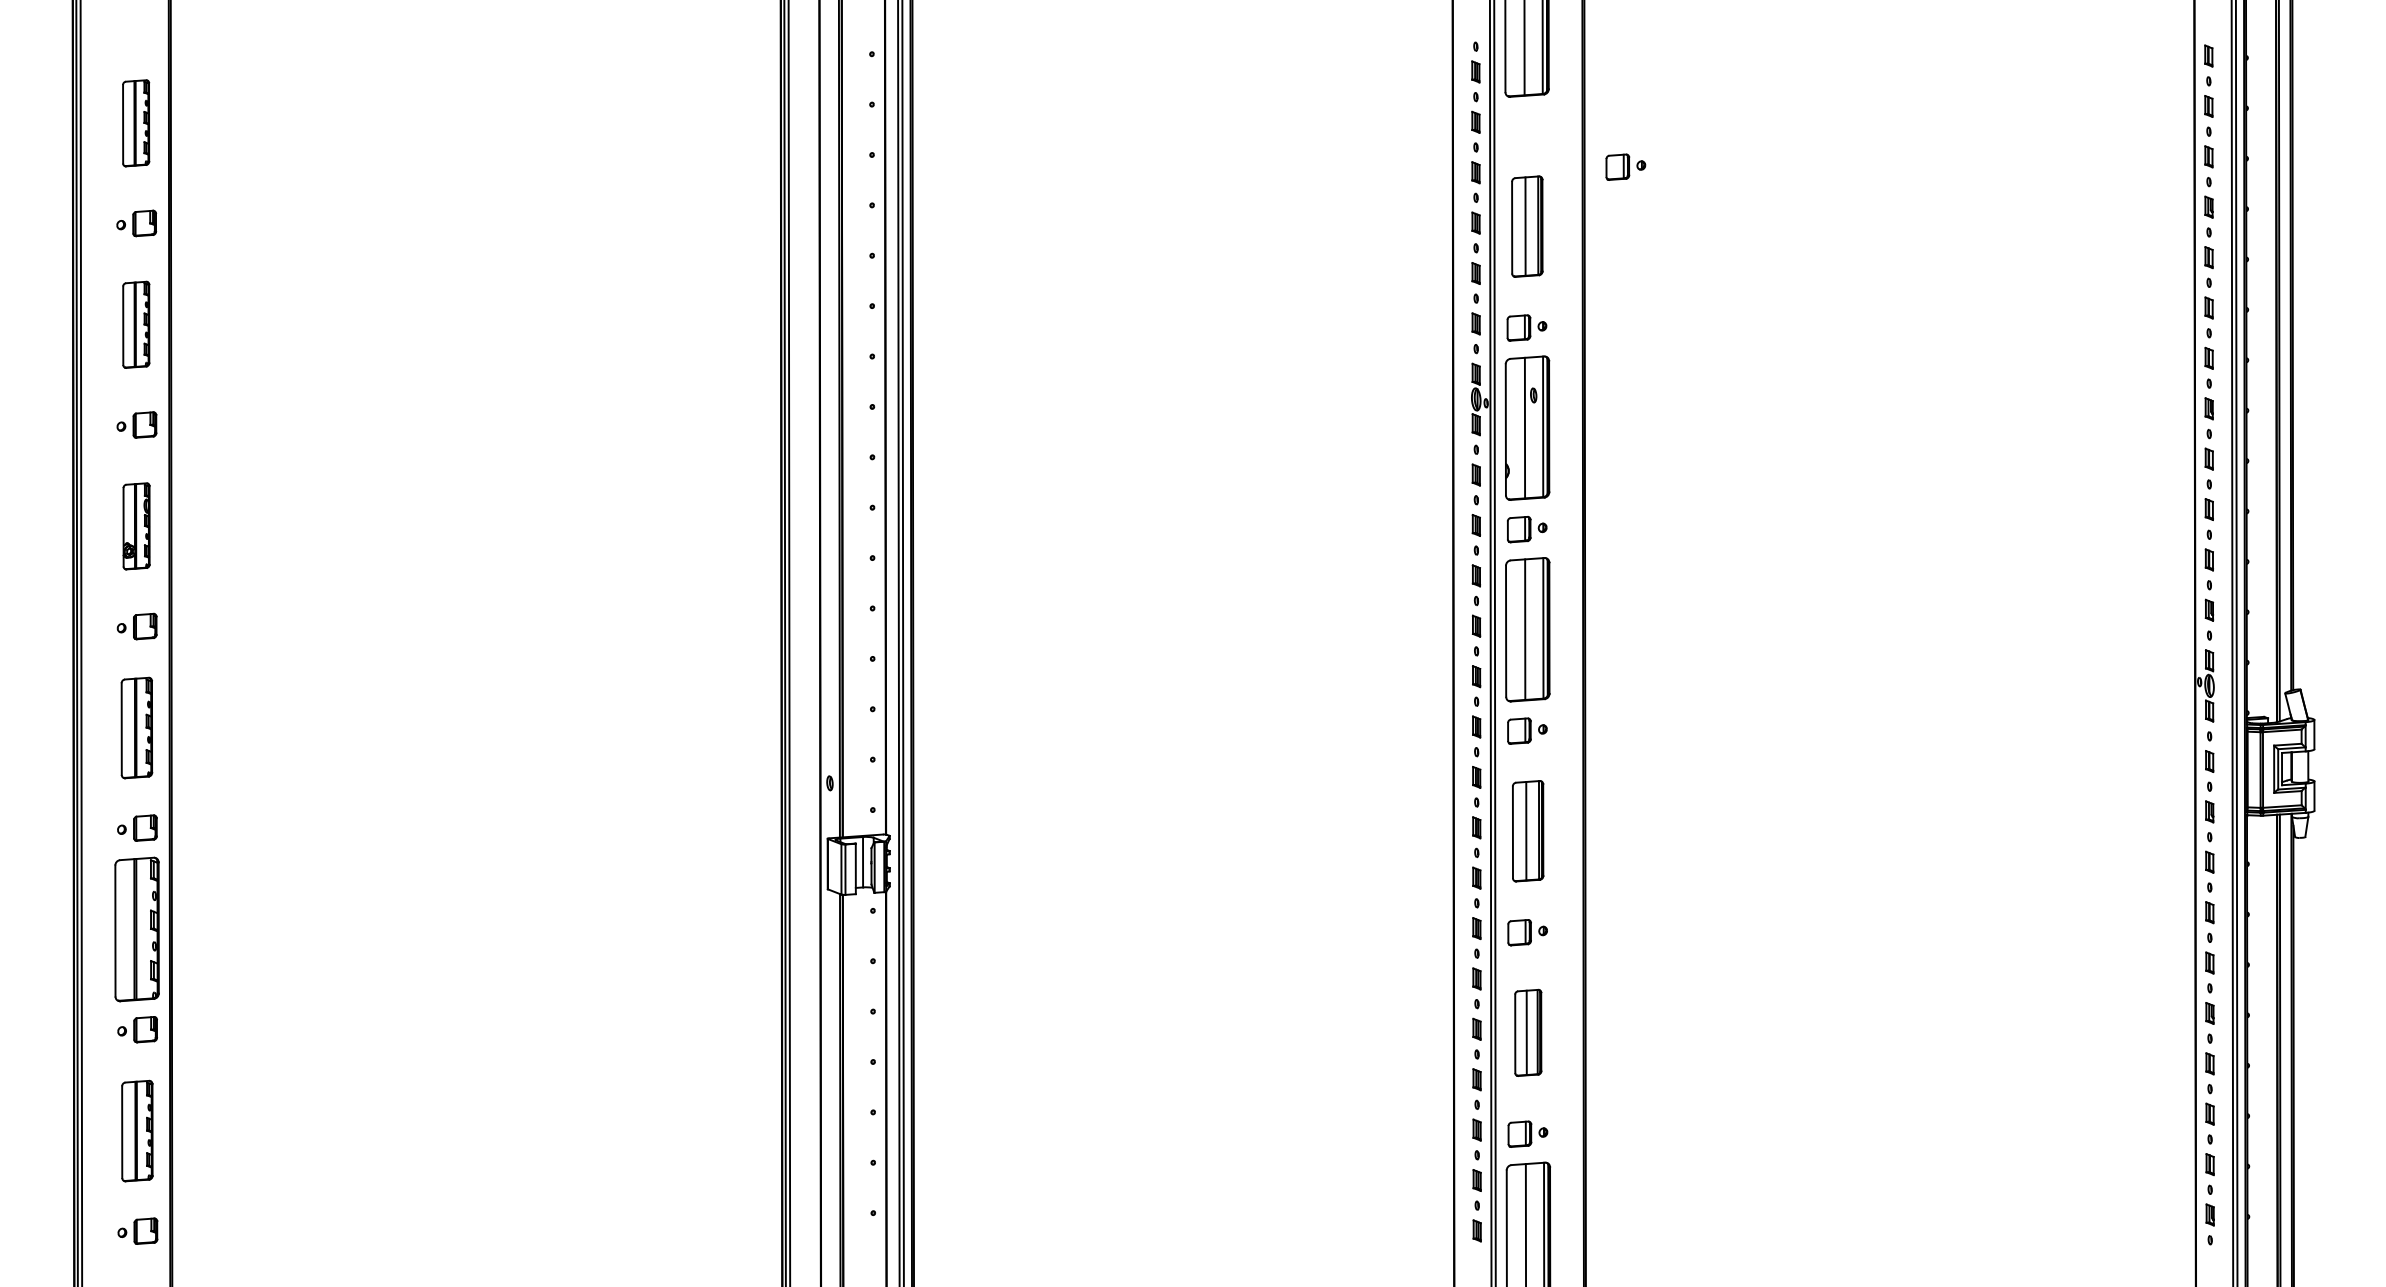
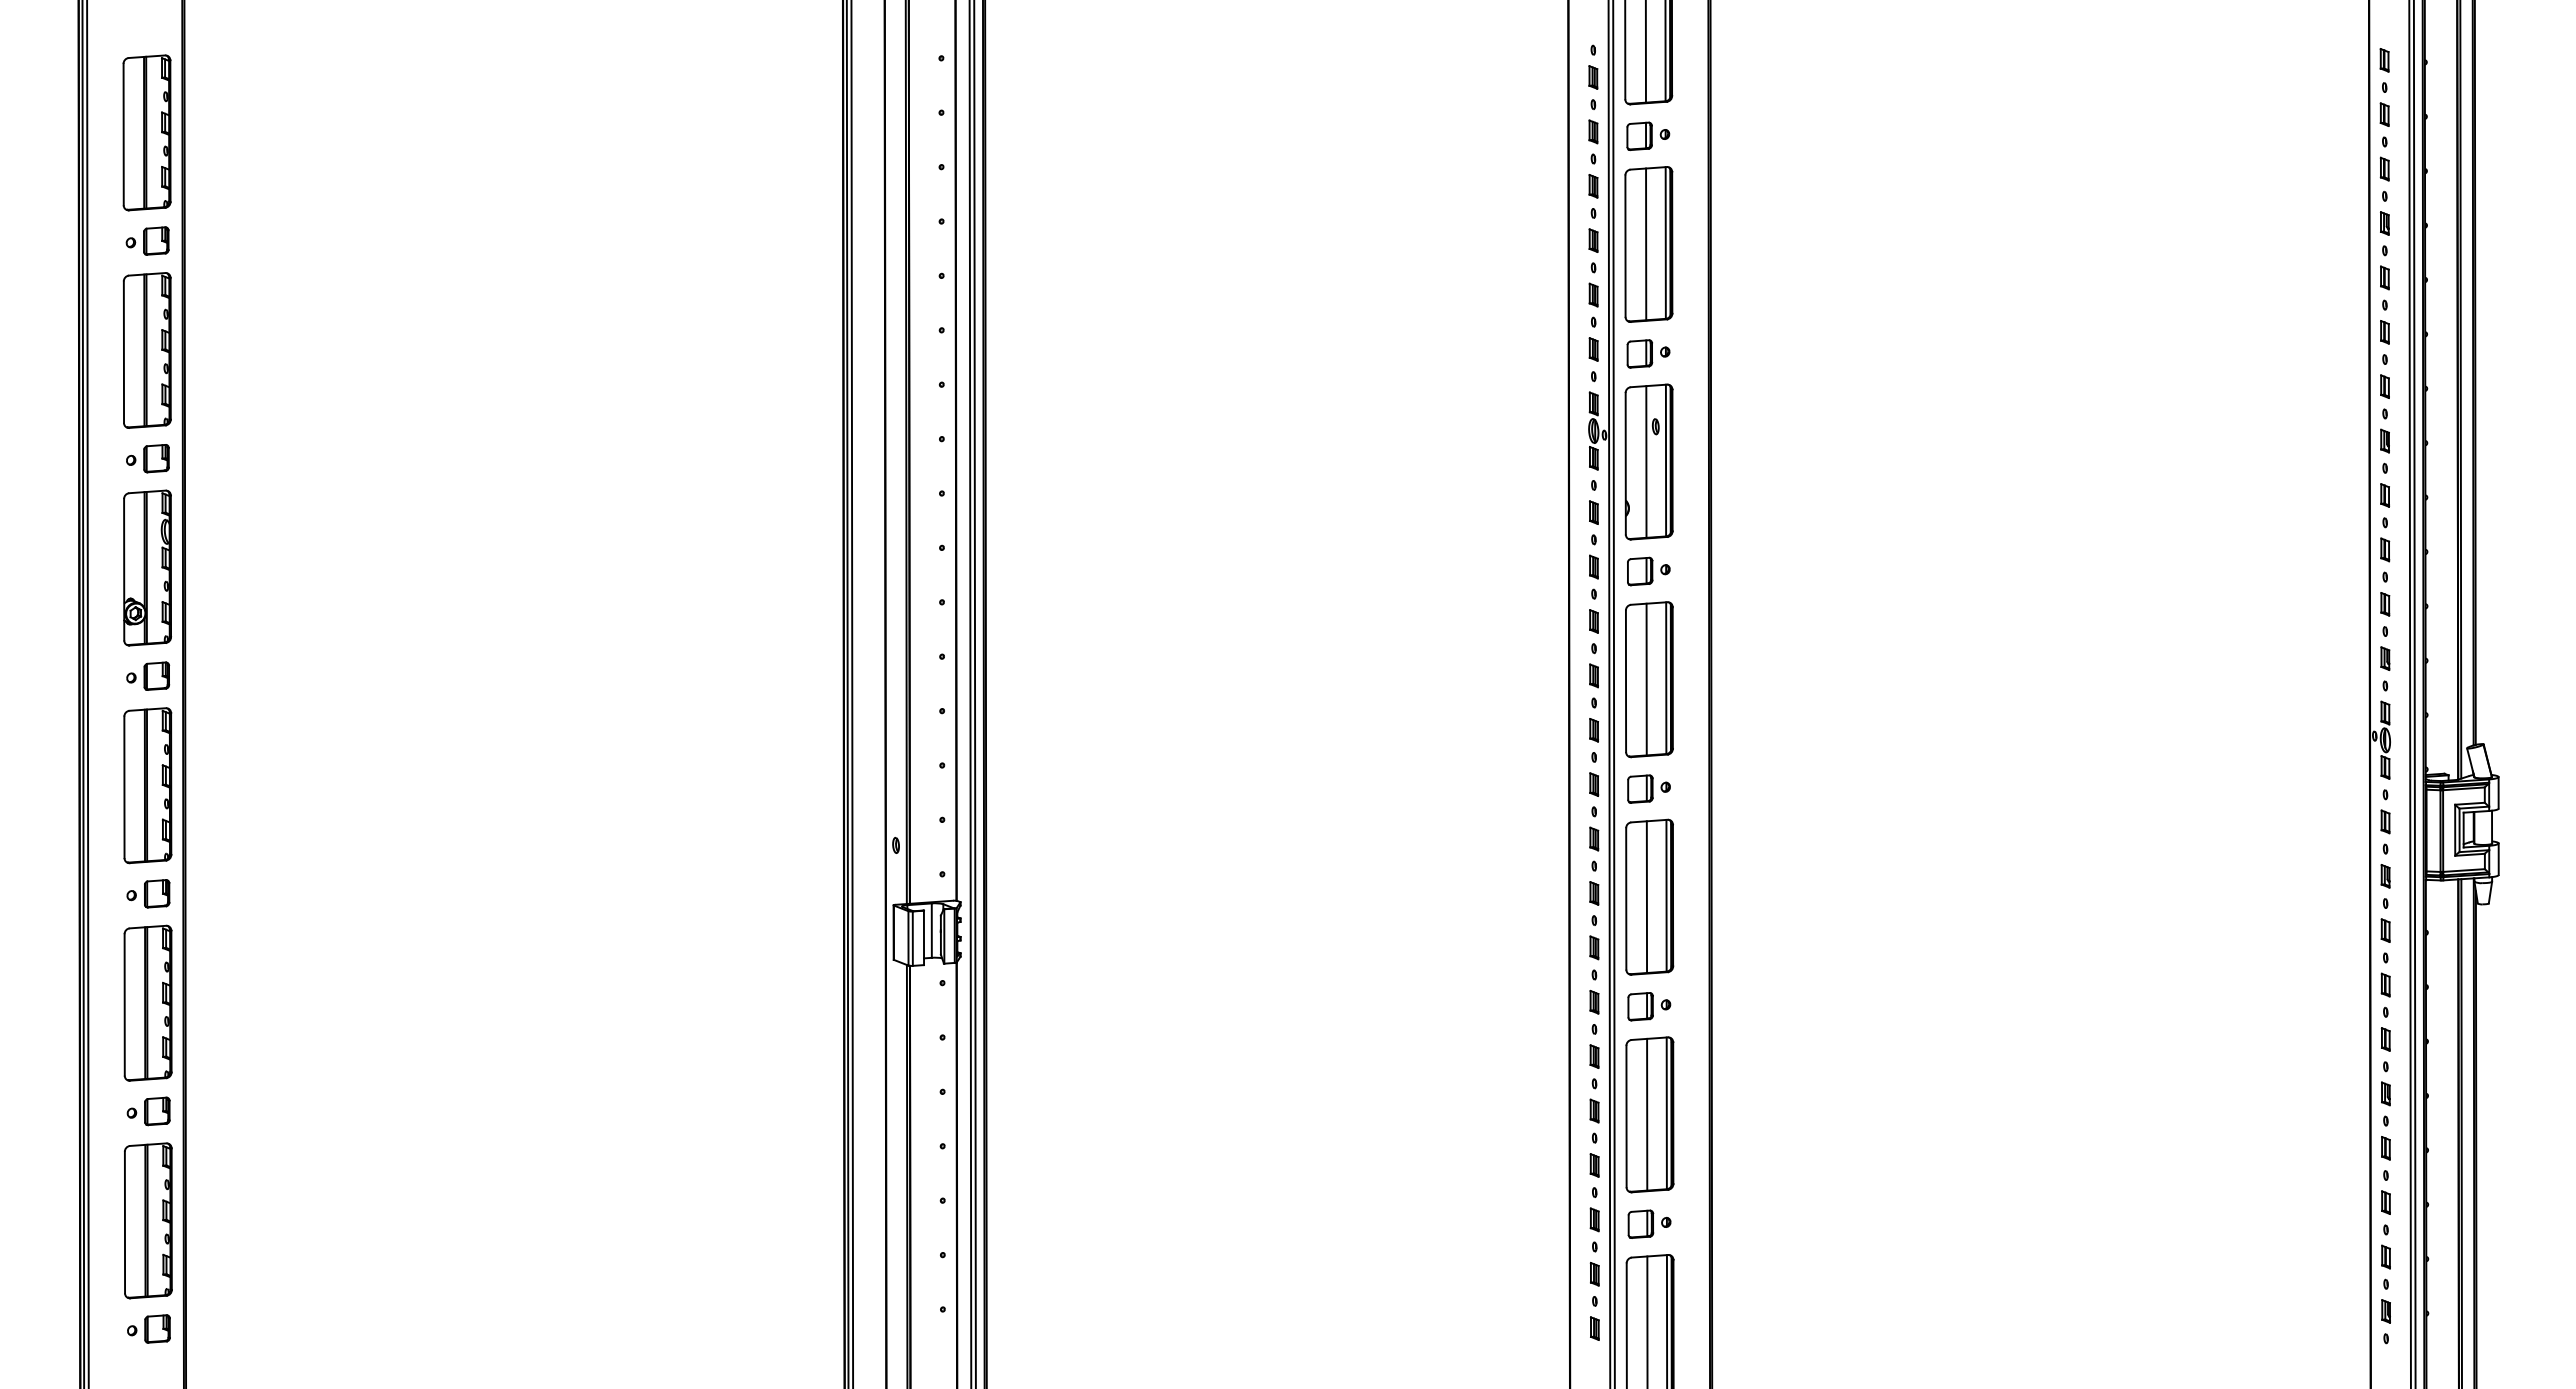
part: (135, 122) -> (146, 132), size x1.67
part: (1626, 166) -> (1648, 135), moved
part: (1526, 226) -> (1648, 244), size x1.43
part: (135, 324) -> (146, 350), size x1.67
part: (136, 525) -> (147, 567), size x1.67
part: (136, 727) -> (147, 785), size x1.43
part: (1527, 830) -> (1649, 896), size x1.43
part: (1527, 1032) -> (1649, 1114), size x1.67
part: (137, 1130) -> (148, 1220), size x1.43

